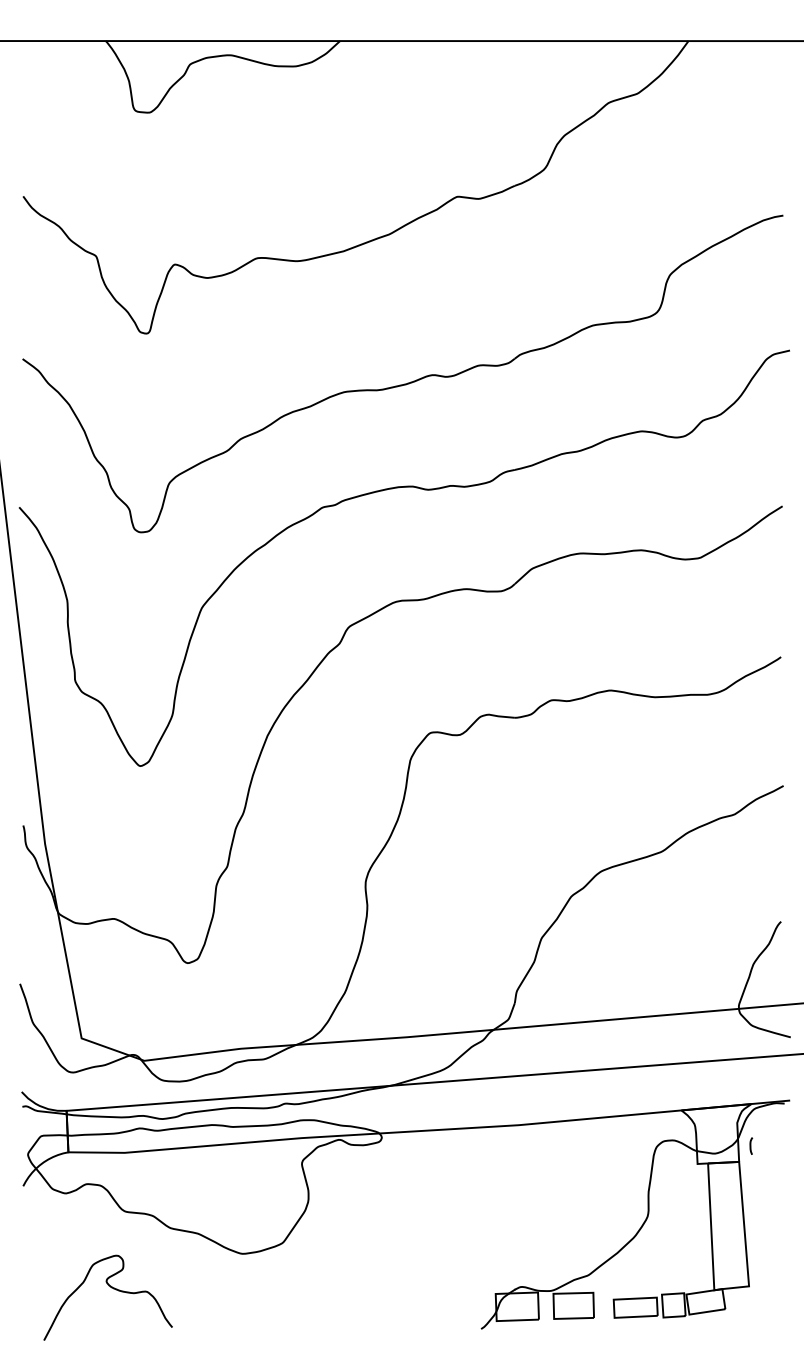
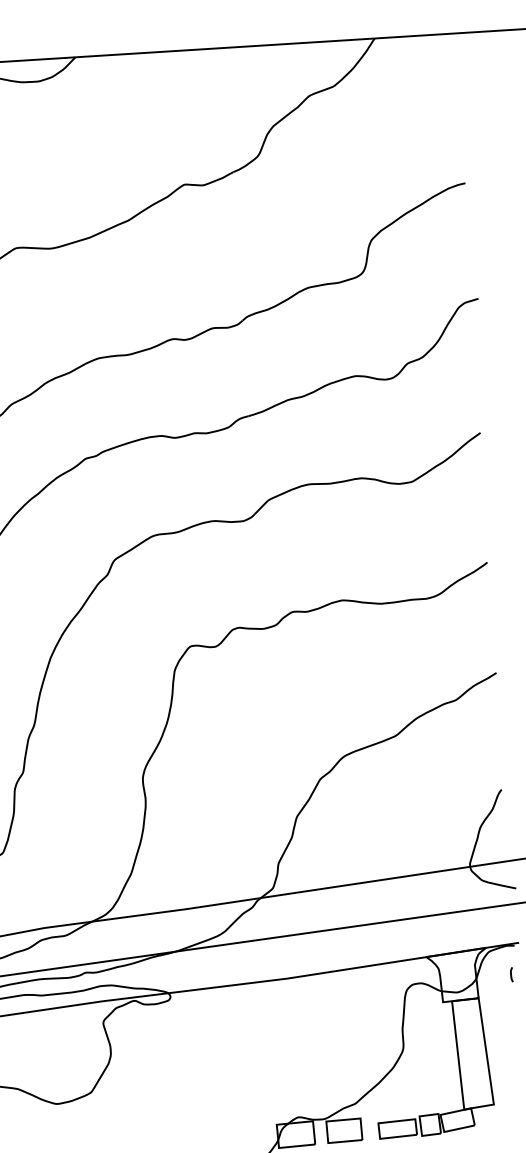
curve: (751, 1145) -> (511, 974), moved

